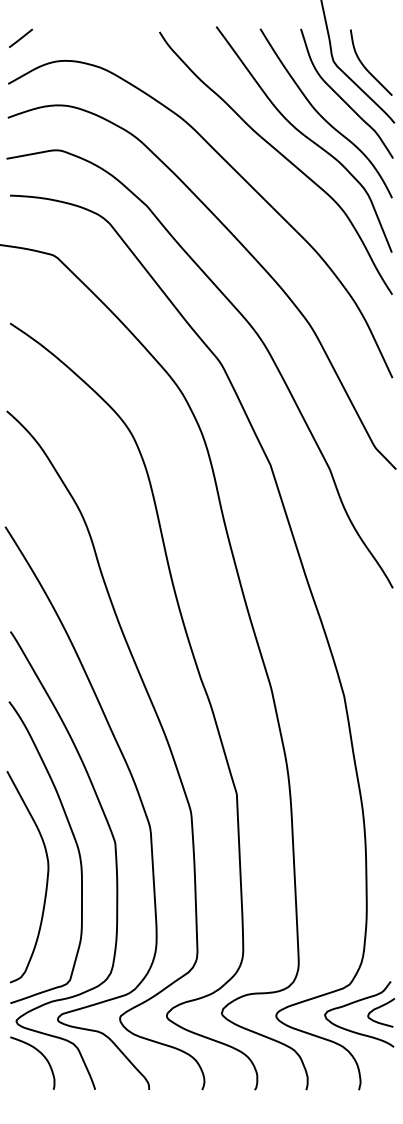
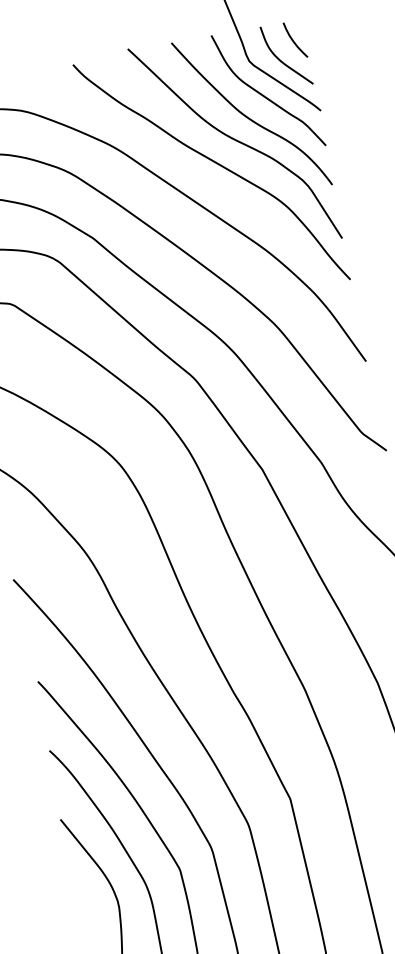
curve: (381, 49) -> (294, 40), added

